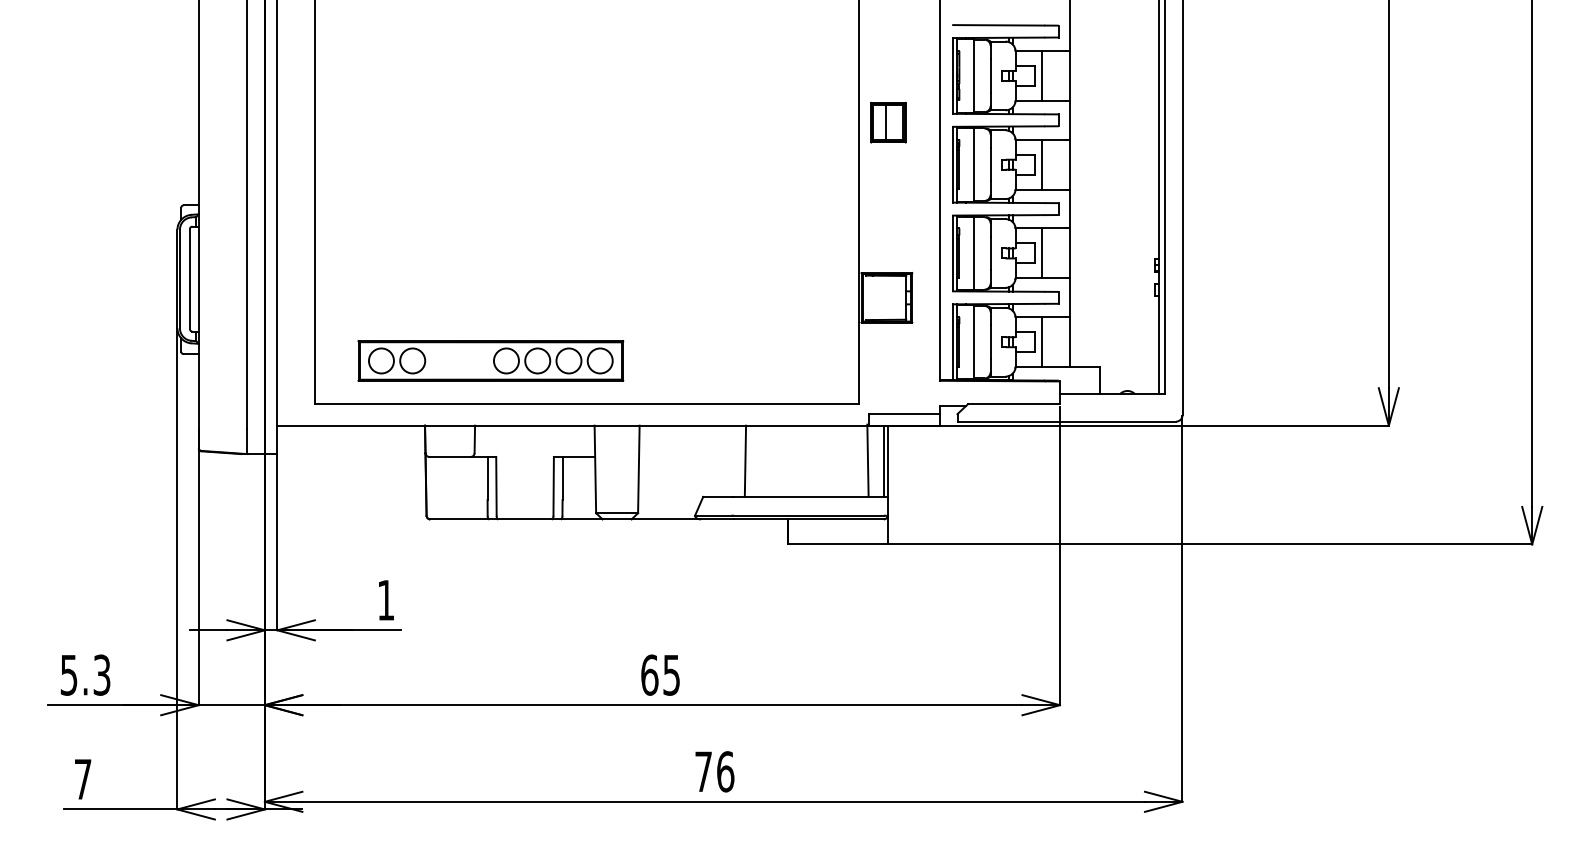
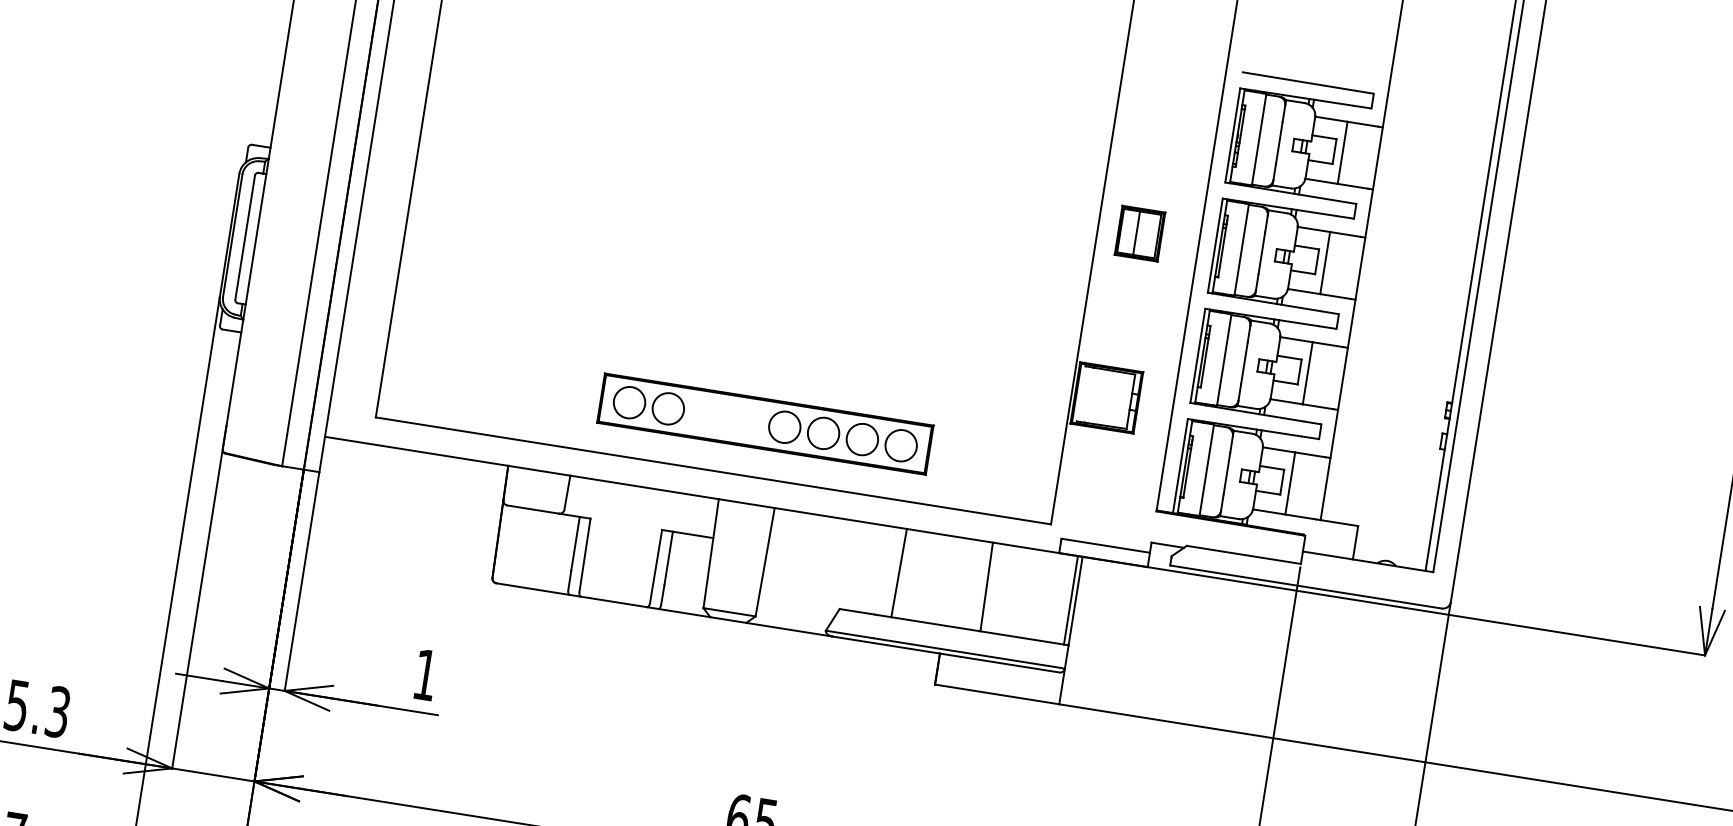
part: (888, 122) -> (1140, 233), moved
part: (490, 360) -> (765, 423), moved
line: (867, 459) -> (986, 585), moved

